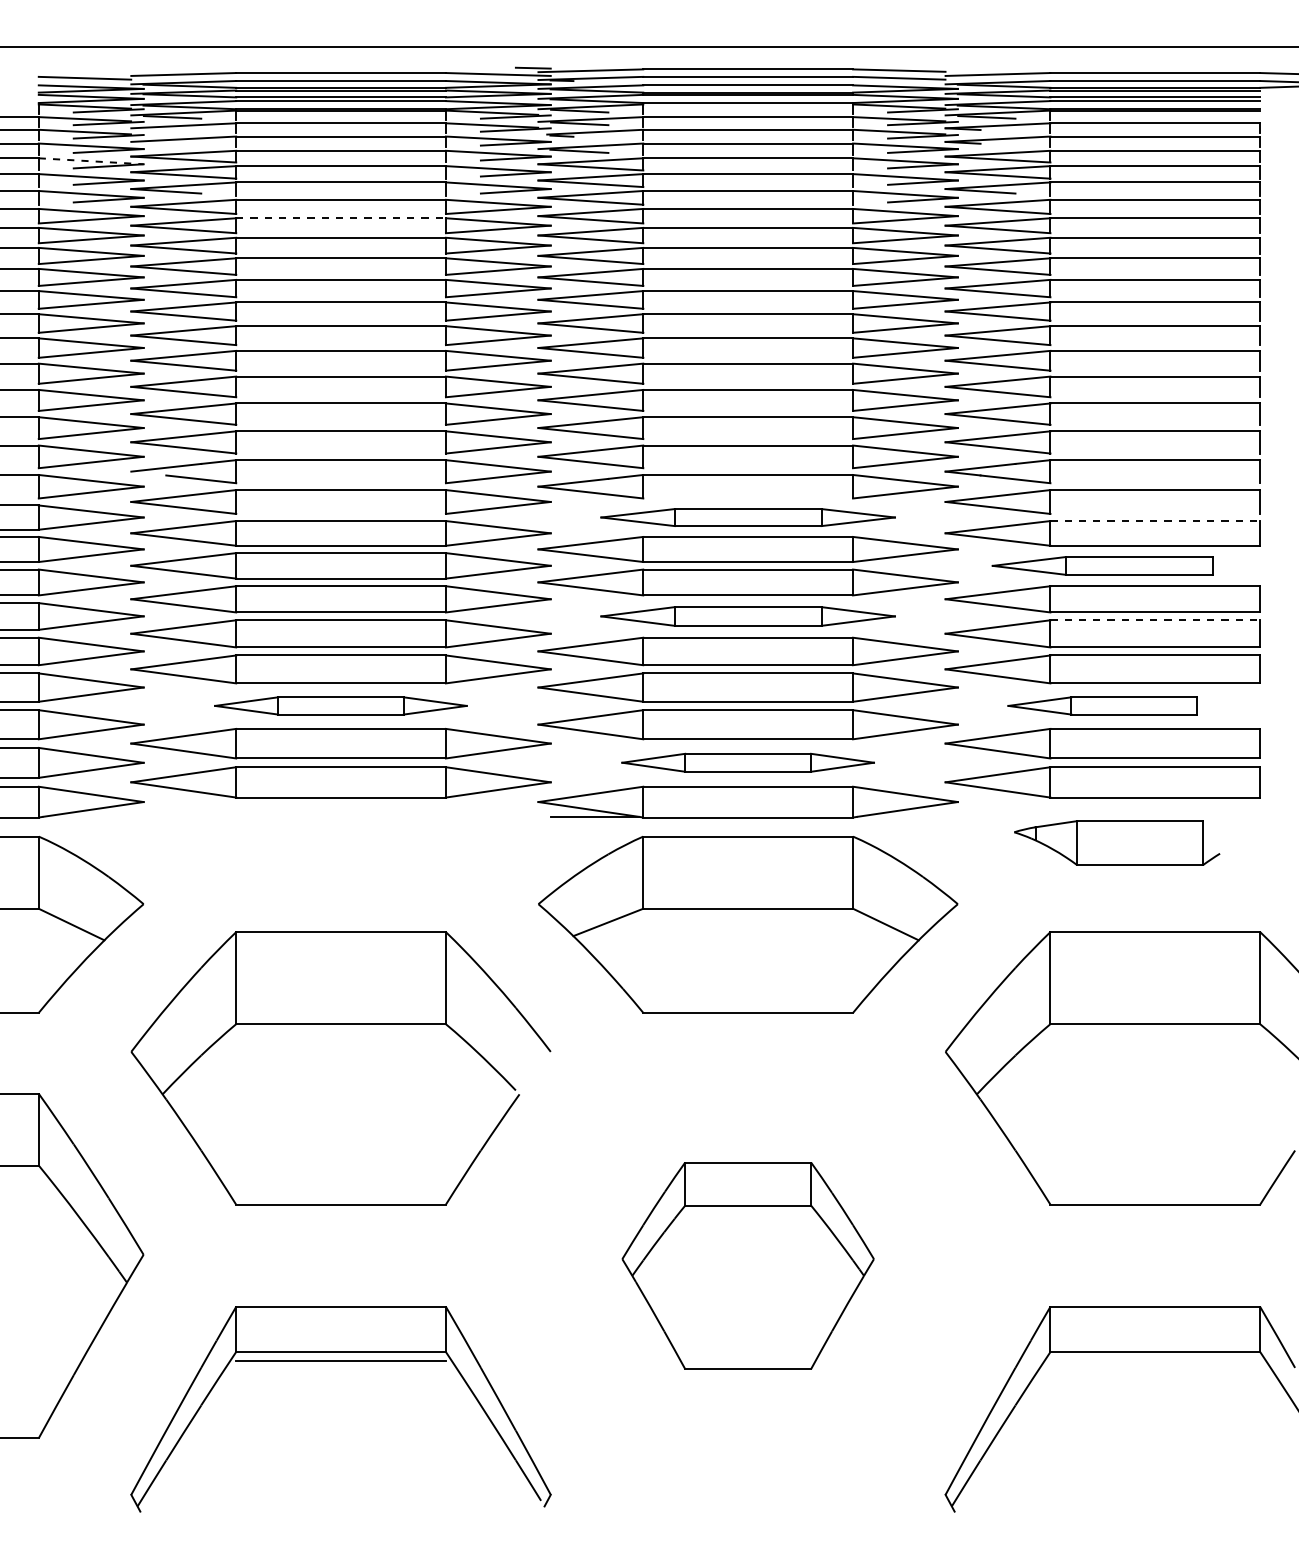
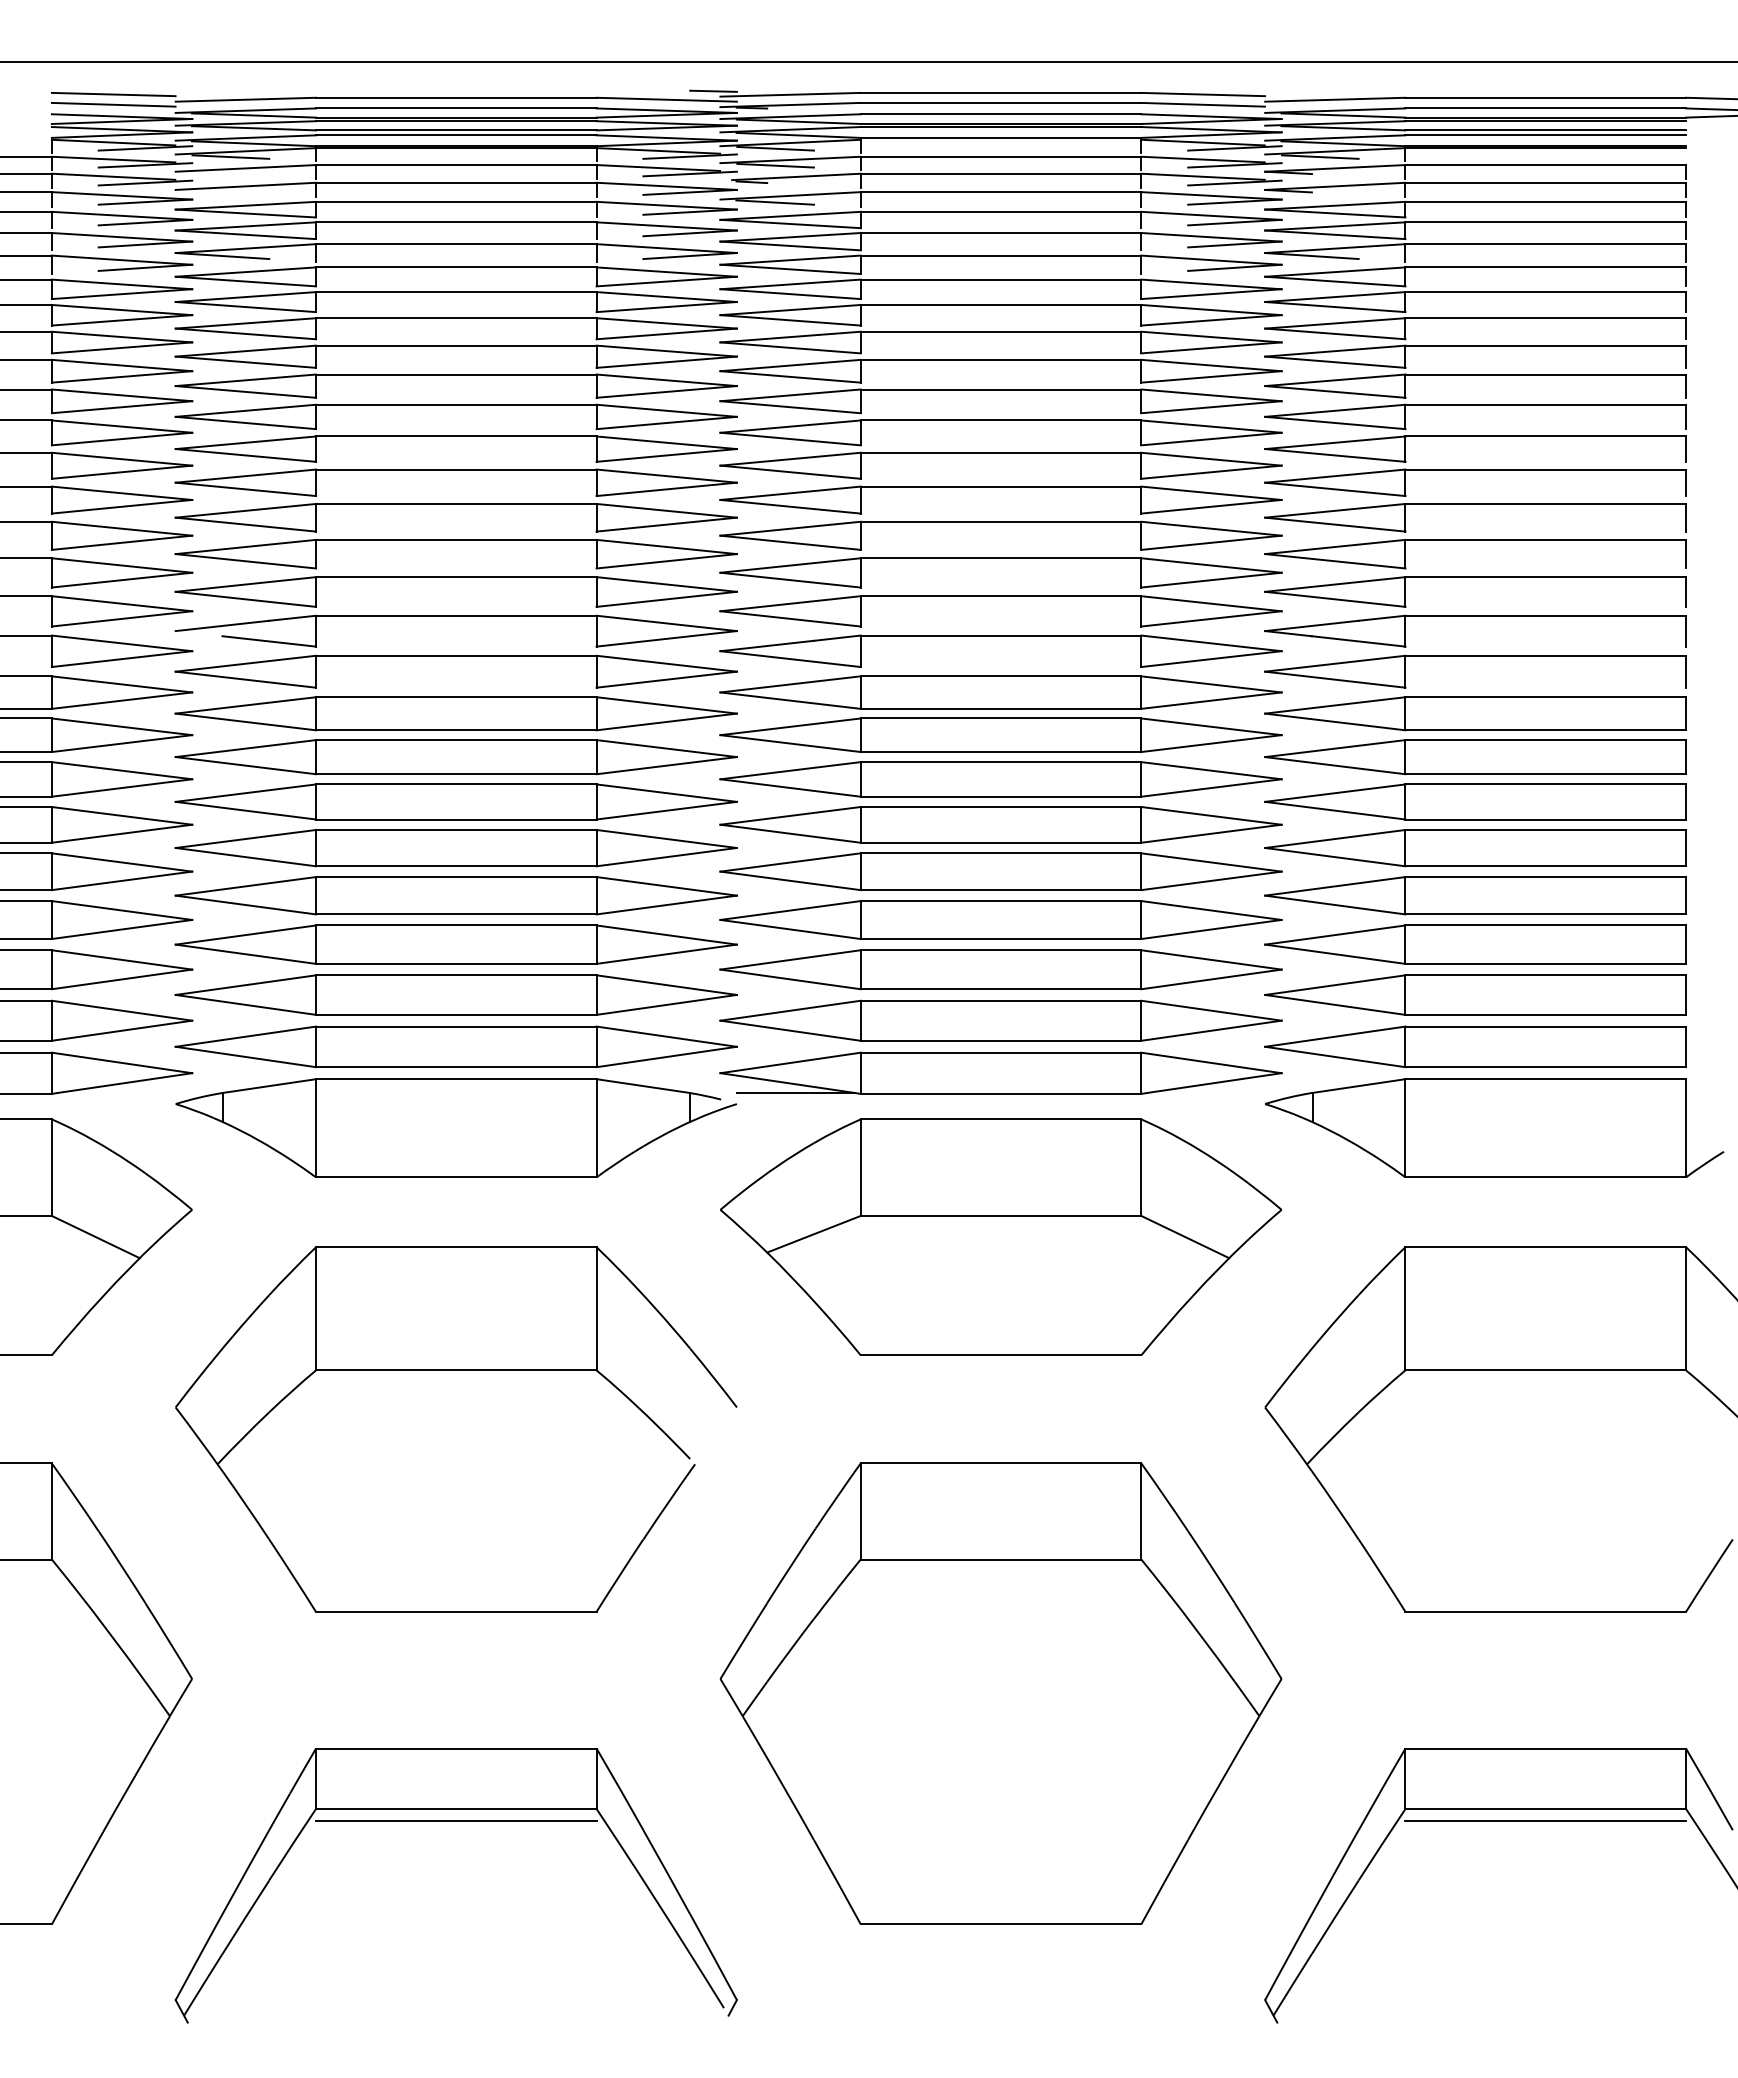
line: (84, 70) -> (113, 94), added
line: (91, 161) -> (122, 215), dashed -> solid
line: (341, 218) -> (456, 292), dashed -> solid
part: (747, 517) -> (1000, 692), size x1.43
line: (1155, 521) -> (1546, 697), dashed -> solid
part: (1102, 566) -> (1475, 757), size x1.43
part: (747, 616) -> (1000, 824), size x1.43
line: (1155, 619) -> (1546, 829), dashed -> solid
part: (340, 705) -> (455, 944), size x1.67
part: (1102, 705) -> (1475, 944), size x1.67
part: (747, 762) -> (1000, 1020), size x1.67
part: (340, 842) -> (455, 1127), added
part: (1116, 842) -> (1494, 1127), size x1.67
part: (747, 1265) -> (1000, 1693), size x1.67
line: (1155, 1361) -> (1545, 1821), added

